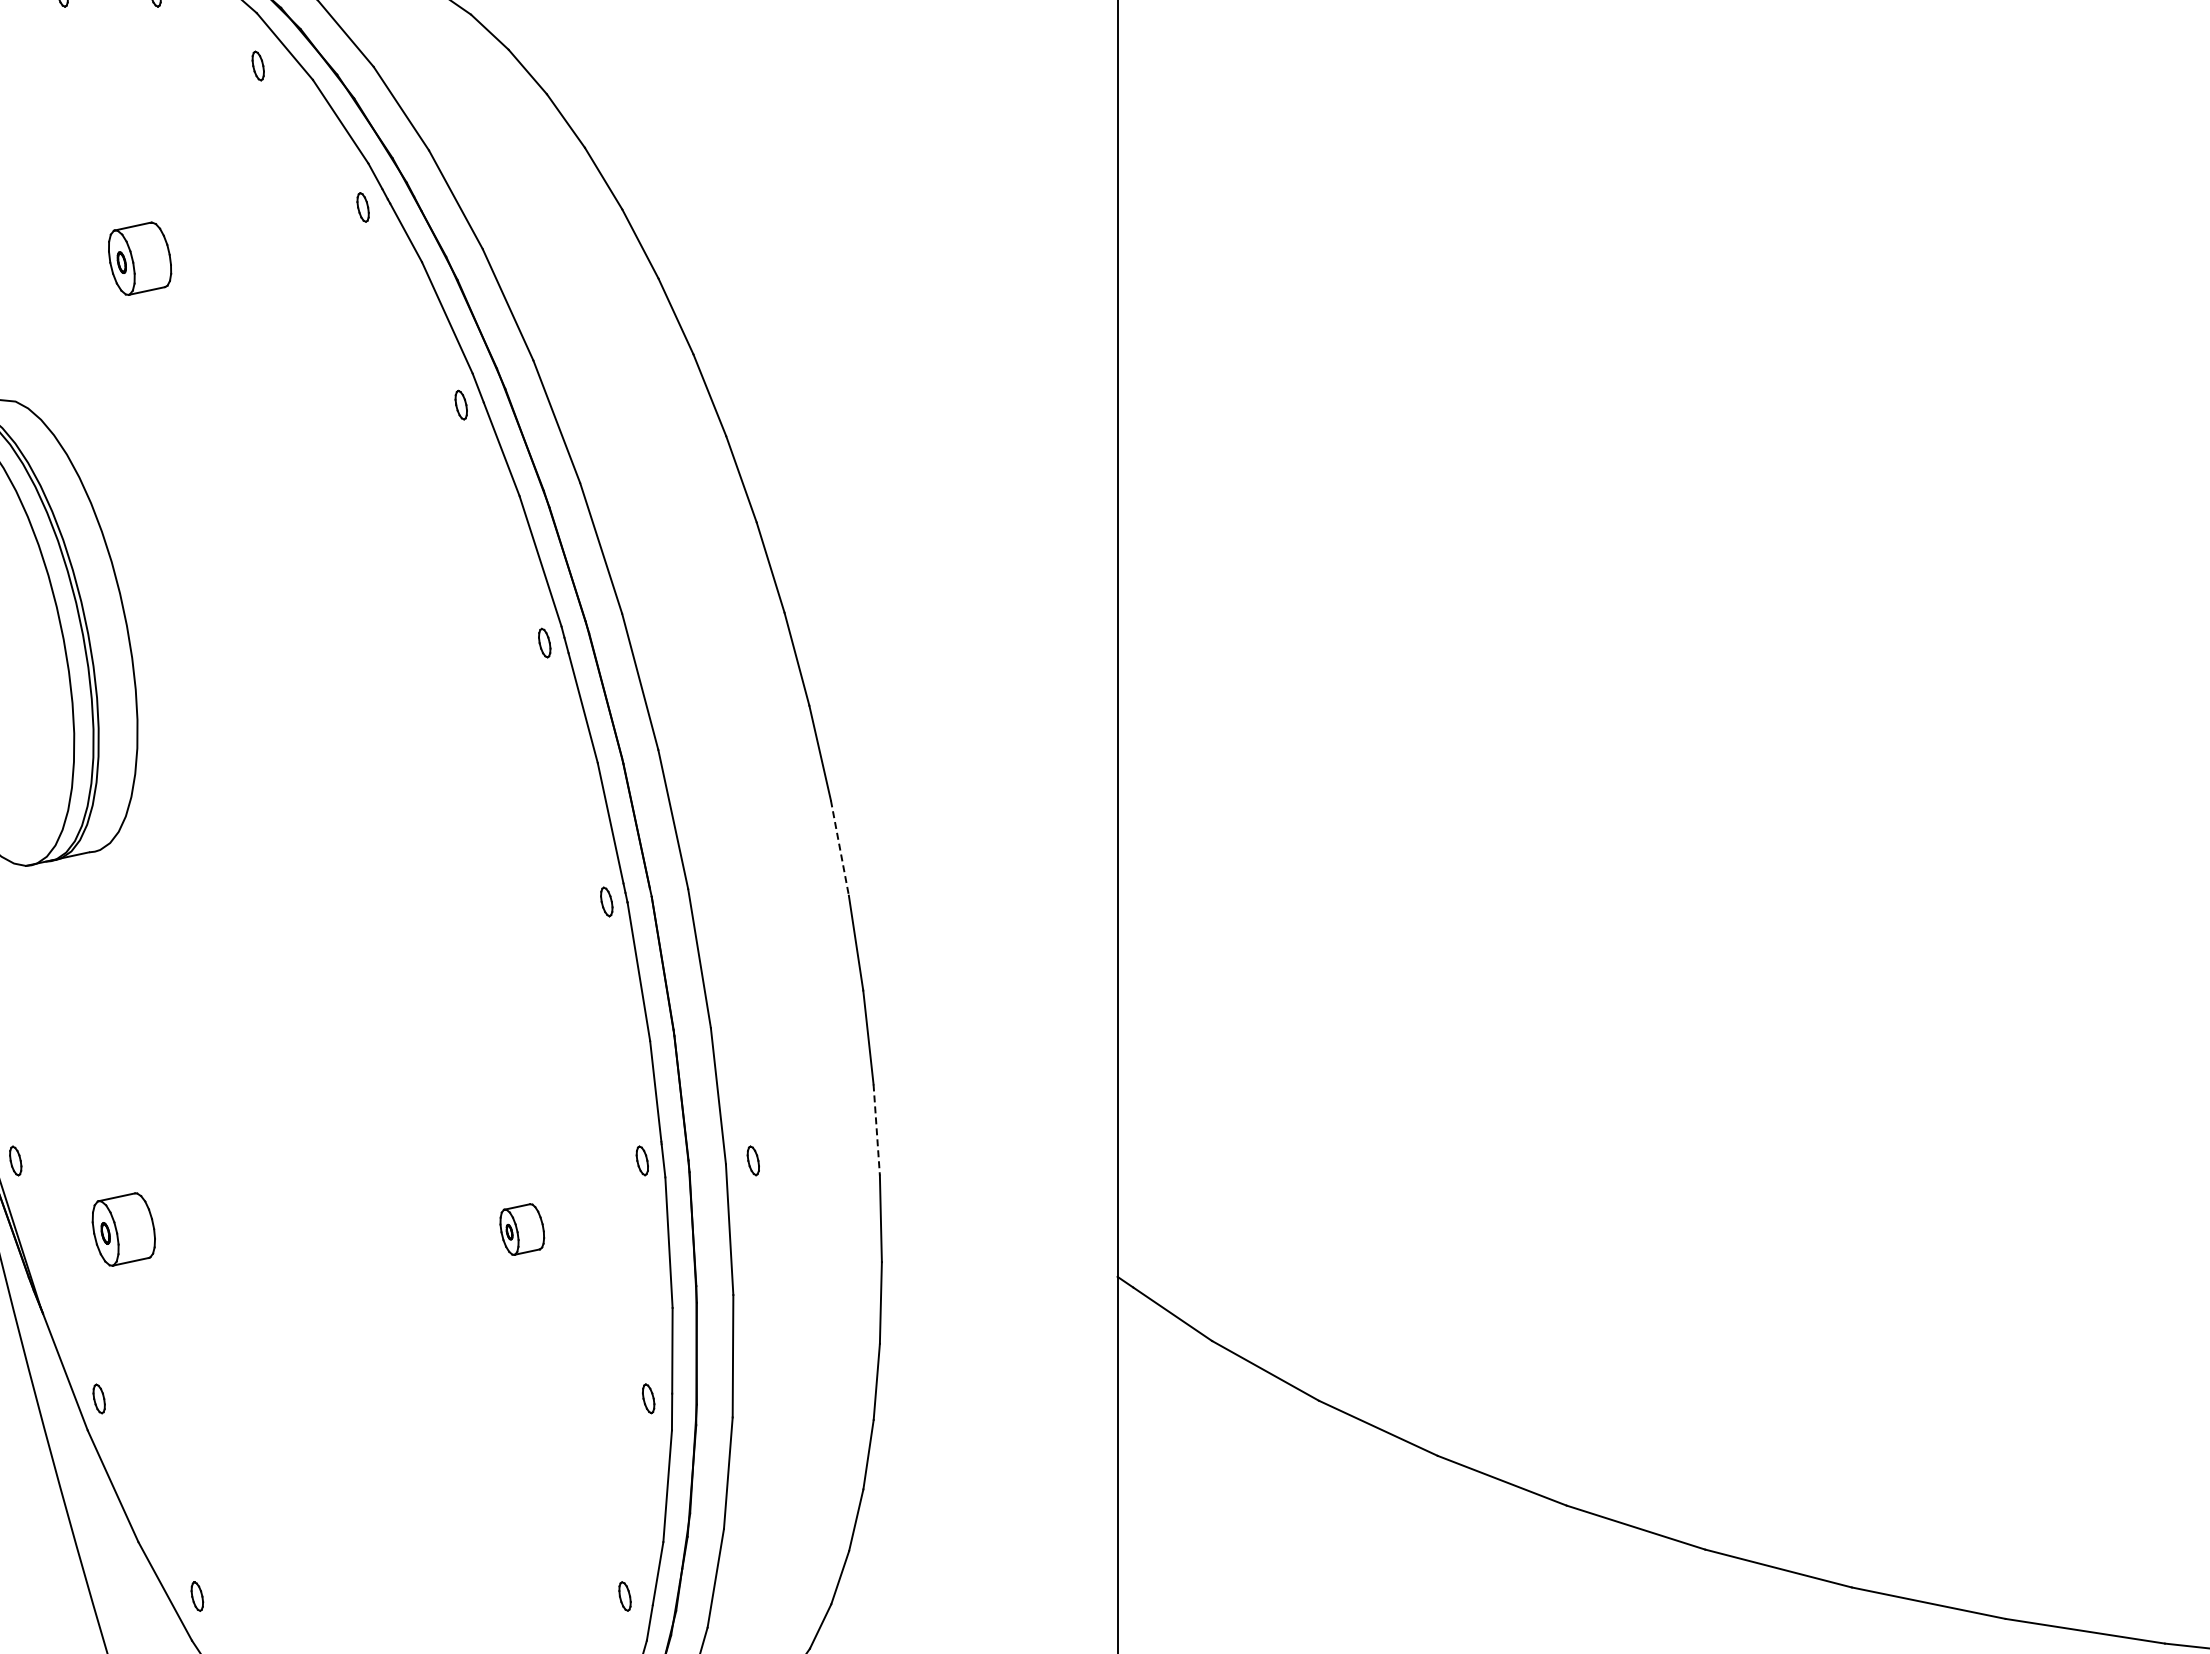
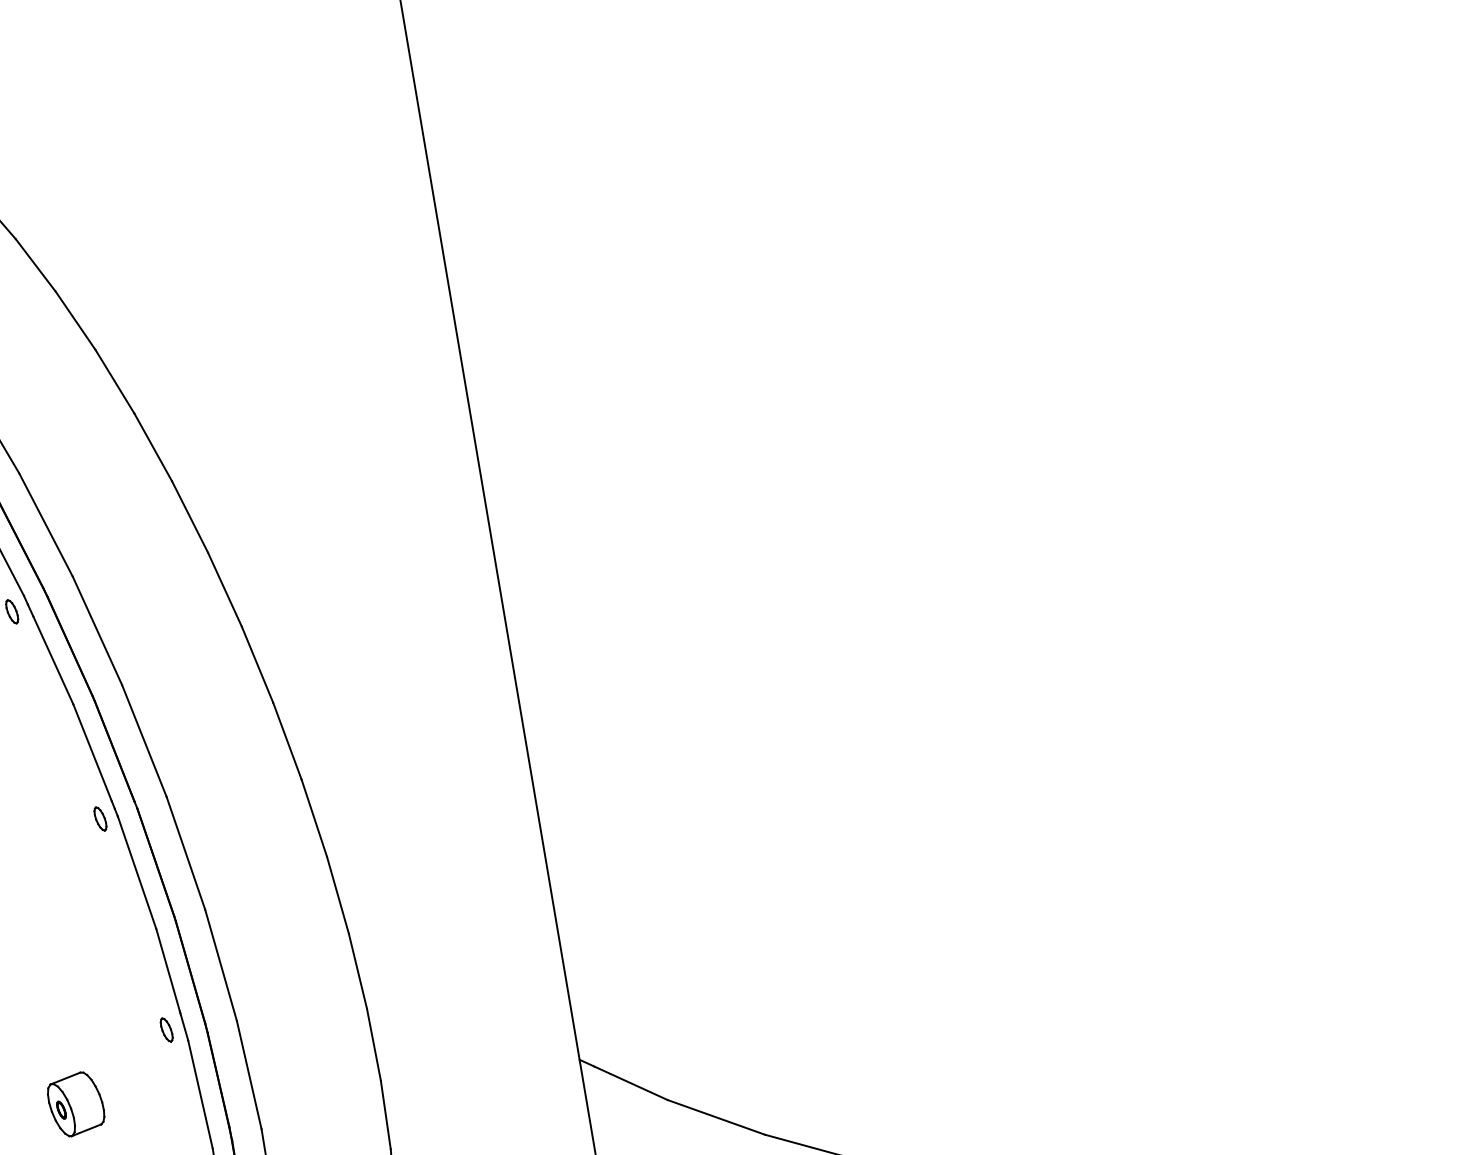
line: (839, 848) -> (287, 741), dashed -> solid
line: (876, 1130) -> (357, 971), dashed -> solid
part: (752, 1160) -> (258, 1014), removed
part: (522, 1229) -> (76, 1104), size x1.43

